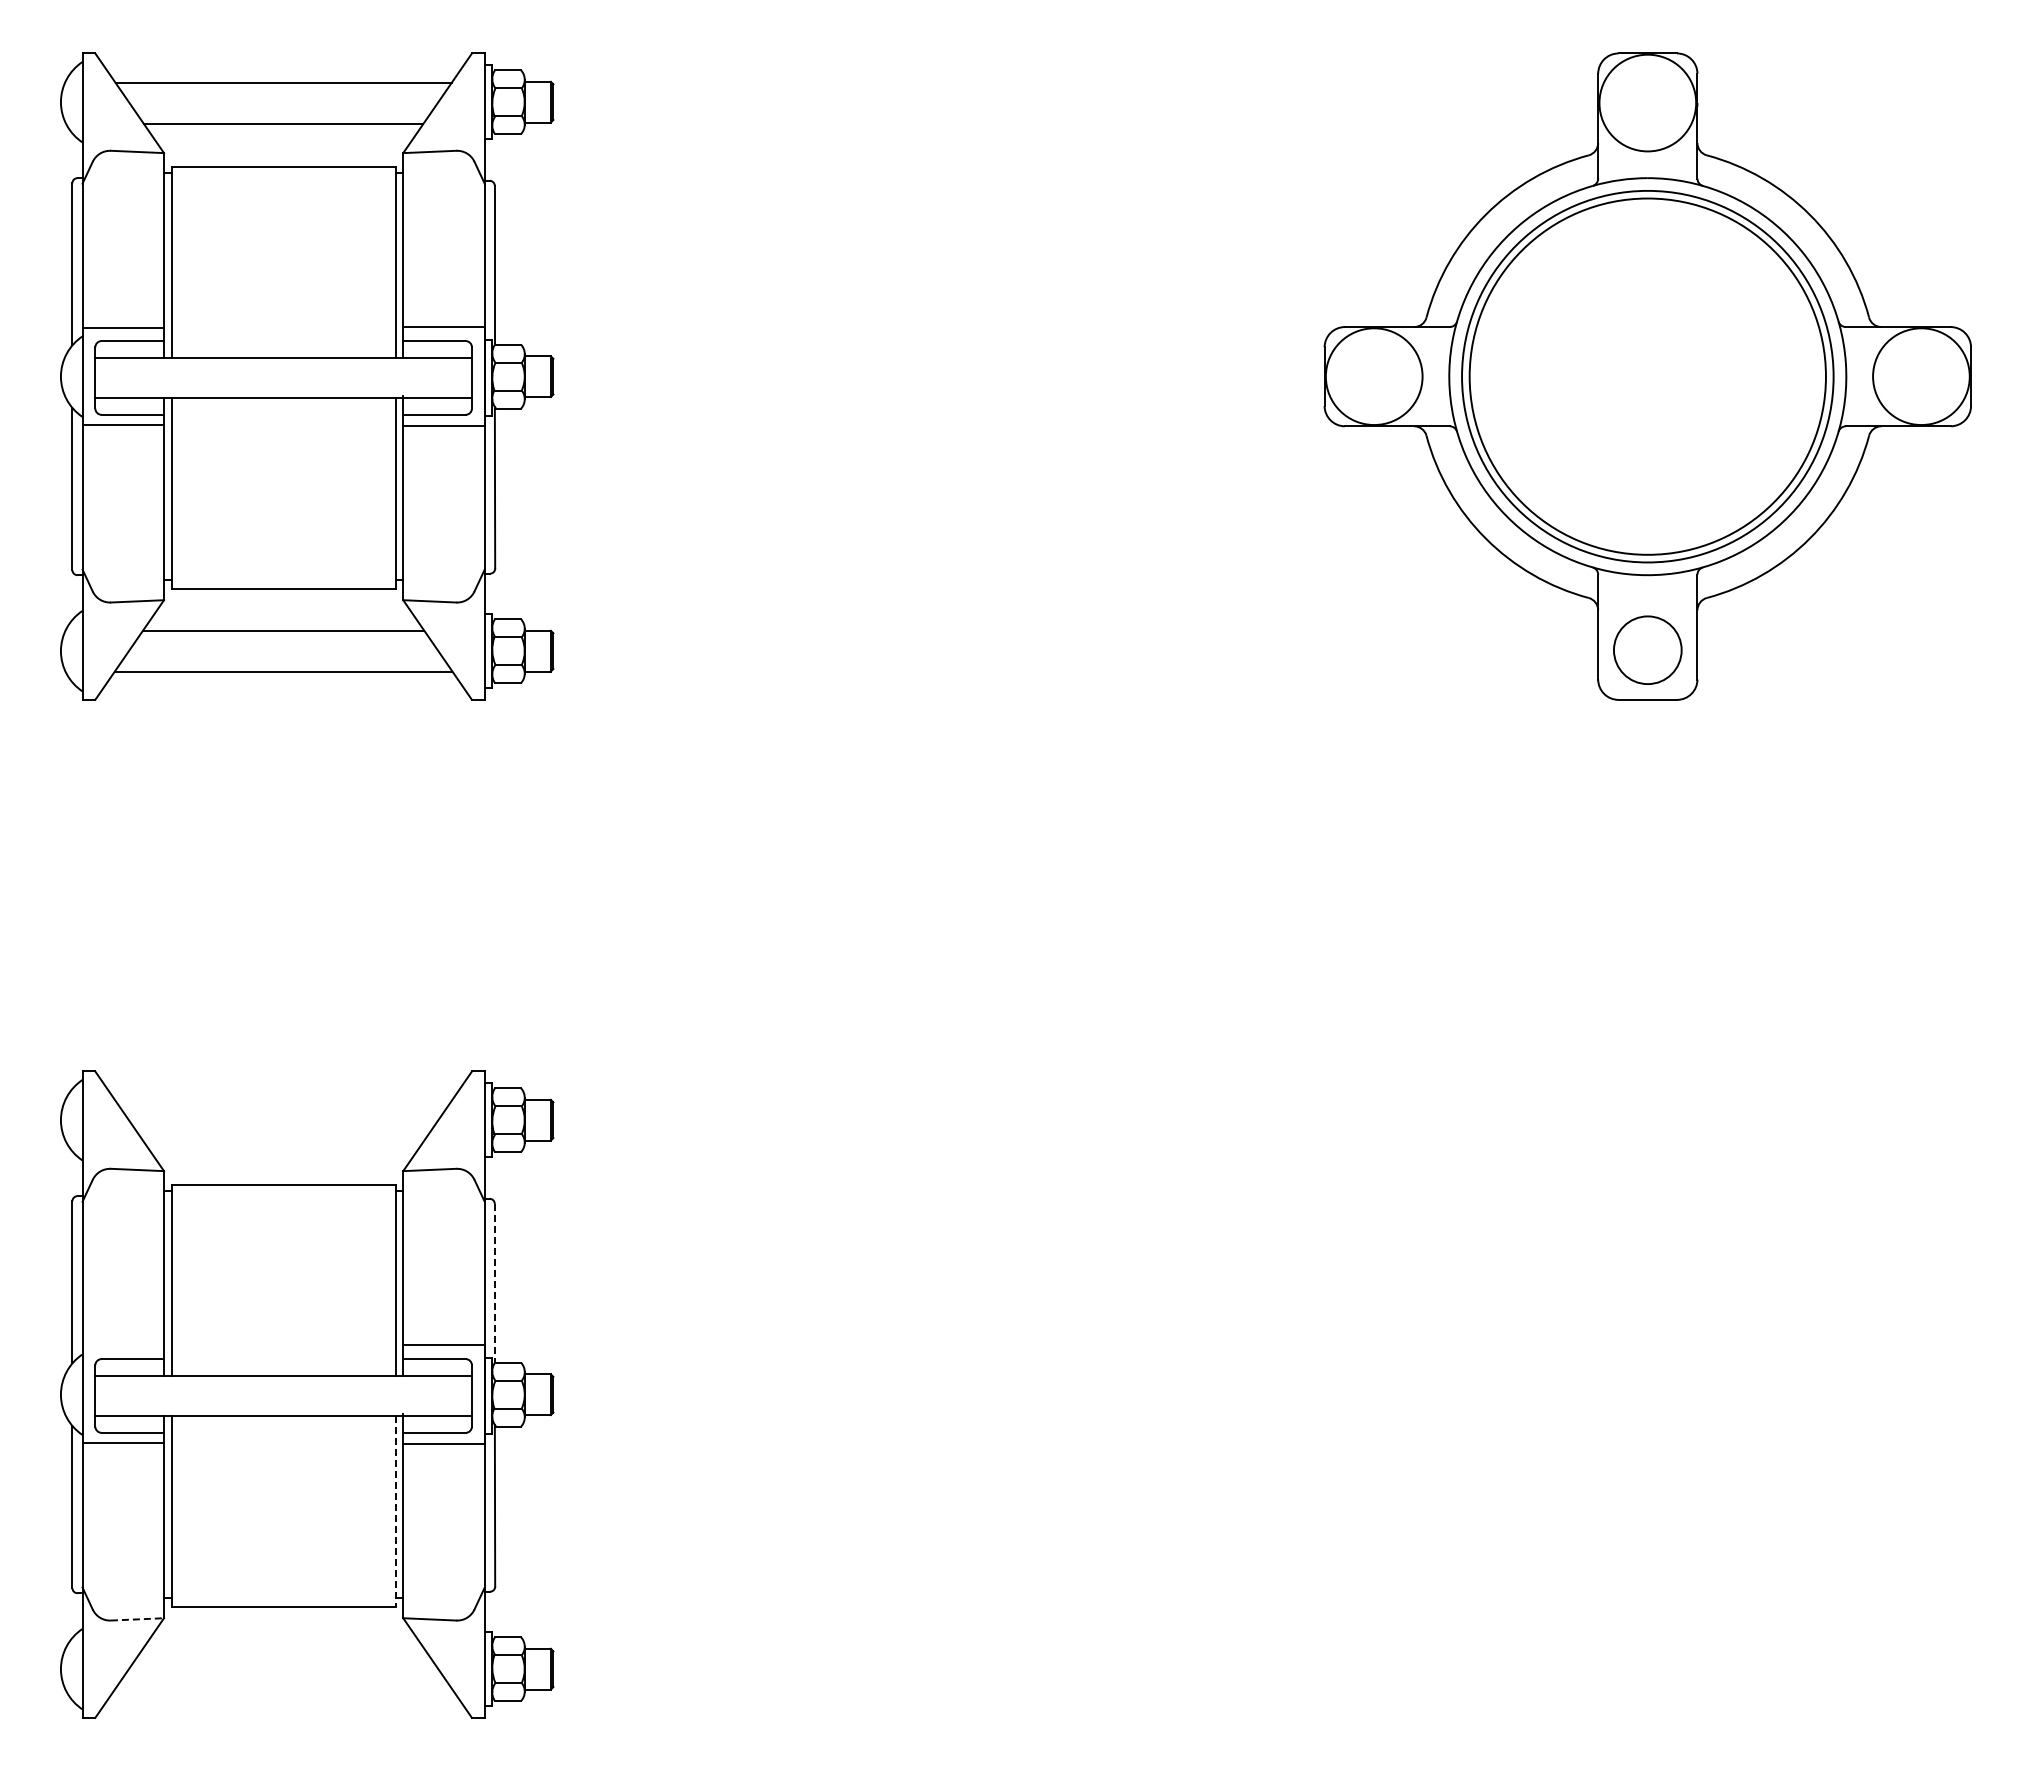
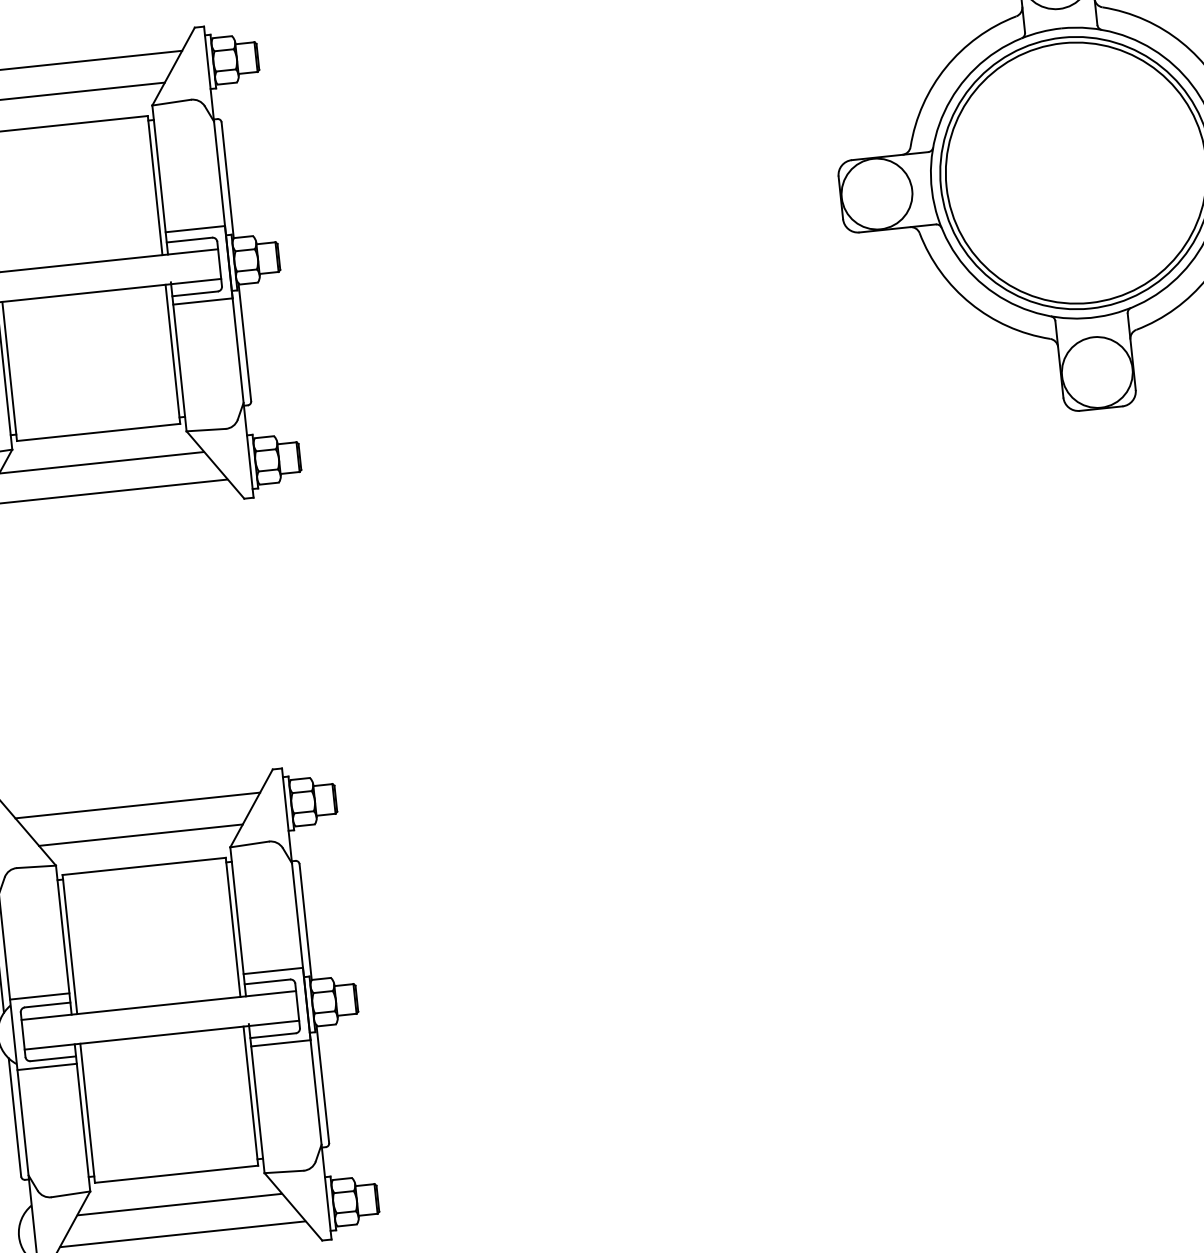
circle: (1647, 649) -> (1097, 371), size x1.43
line: (283, 1101) -> (137, 805), added
line: (283, 1141) -> (140, 834), added
line: (494, 1283) -> (305, 922), dashed -> solid
line: (123, 1346) -> (39, 996), added
line: (395, 1512) -> (250, 1096), dashed -> solid
line: (137, 1619) -> (71, 1194), dashed -> solid
line: (283, 1648) -> (179, 1204), added
line: (283, 1689) -> (182, 1234), added

